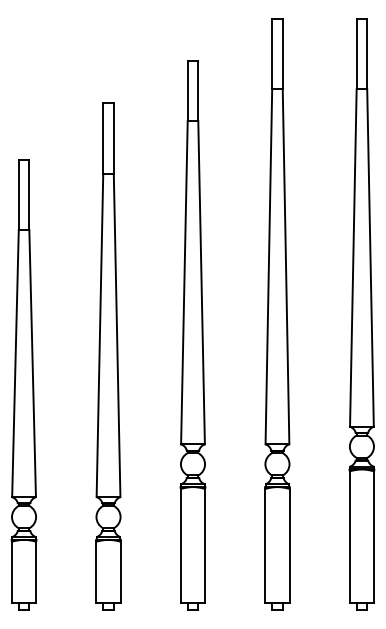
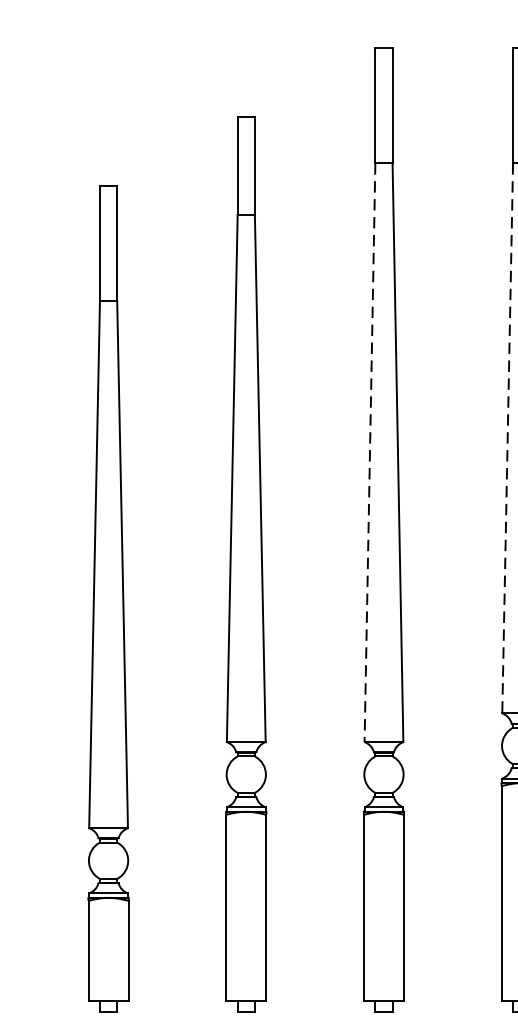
line: (353, 258) -> (507, 439), solid -> dashed
line: (268, 266) -> (369, 452), solid -> dashed

